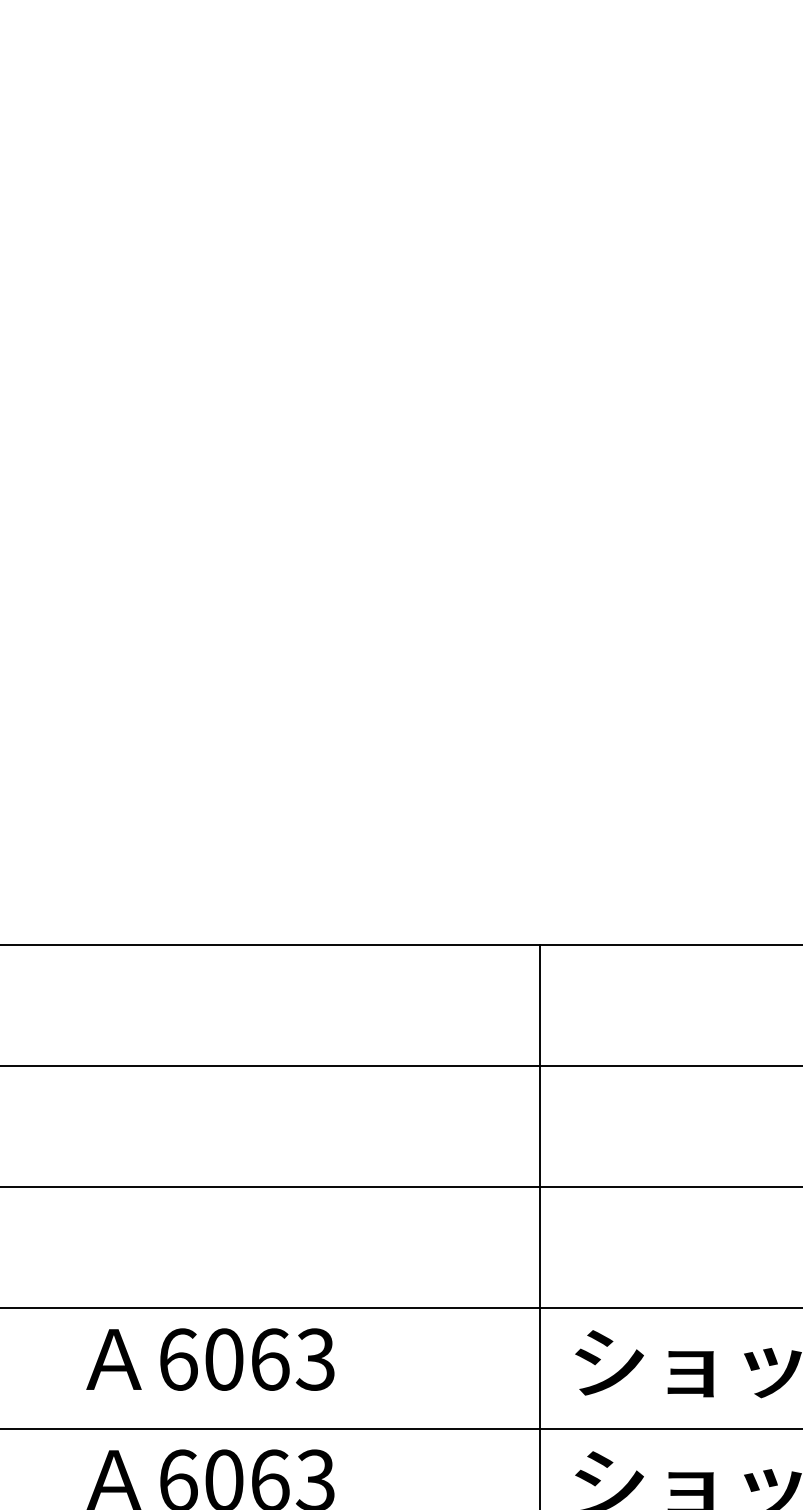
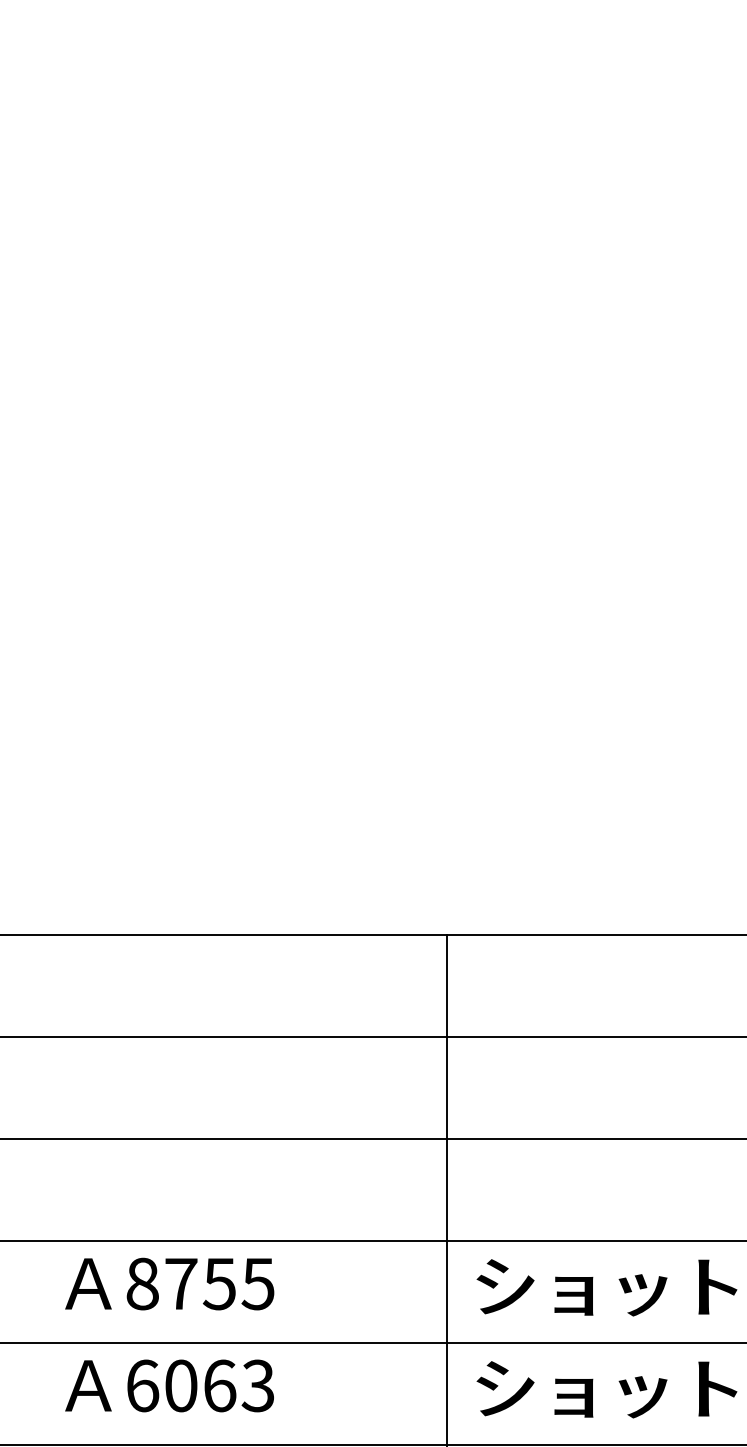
text: (247, 1359) -> (200, 1283), 6063 -> 8755

